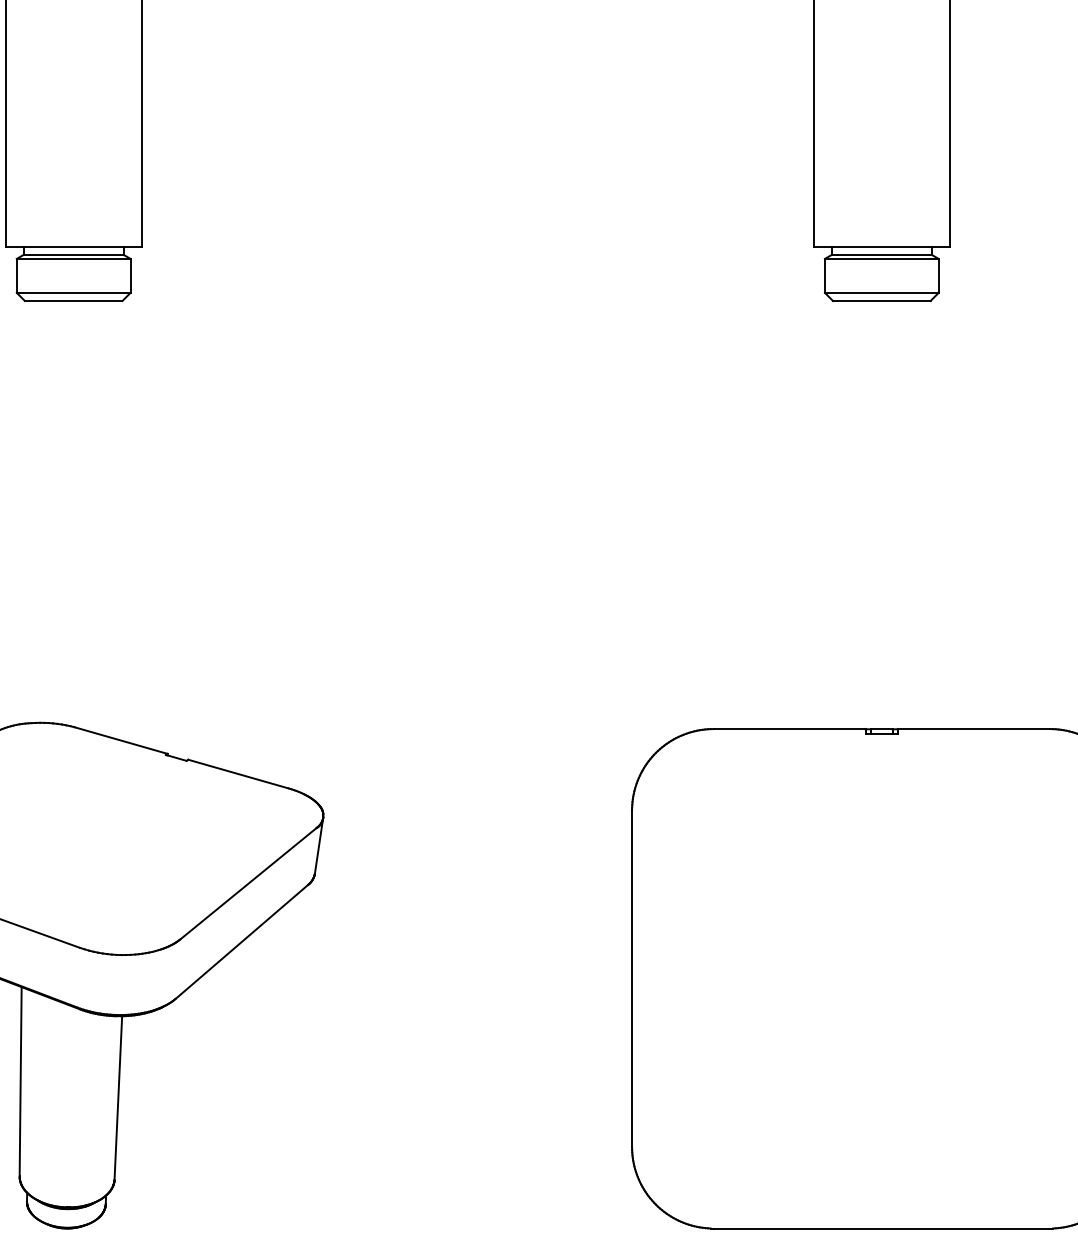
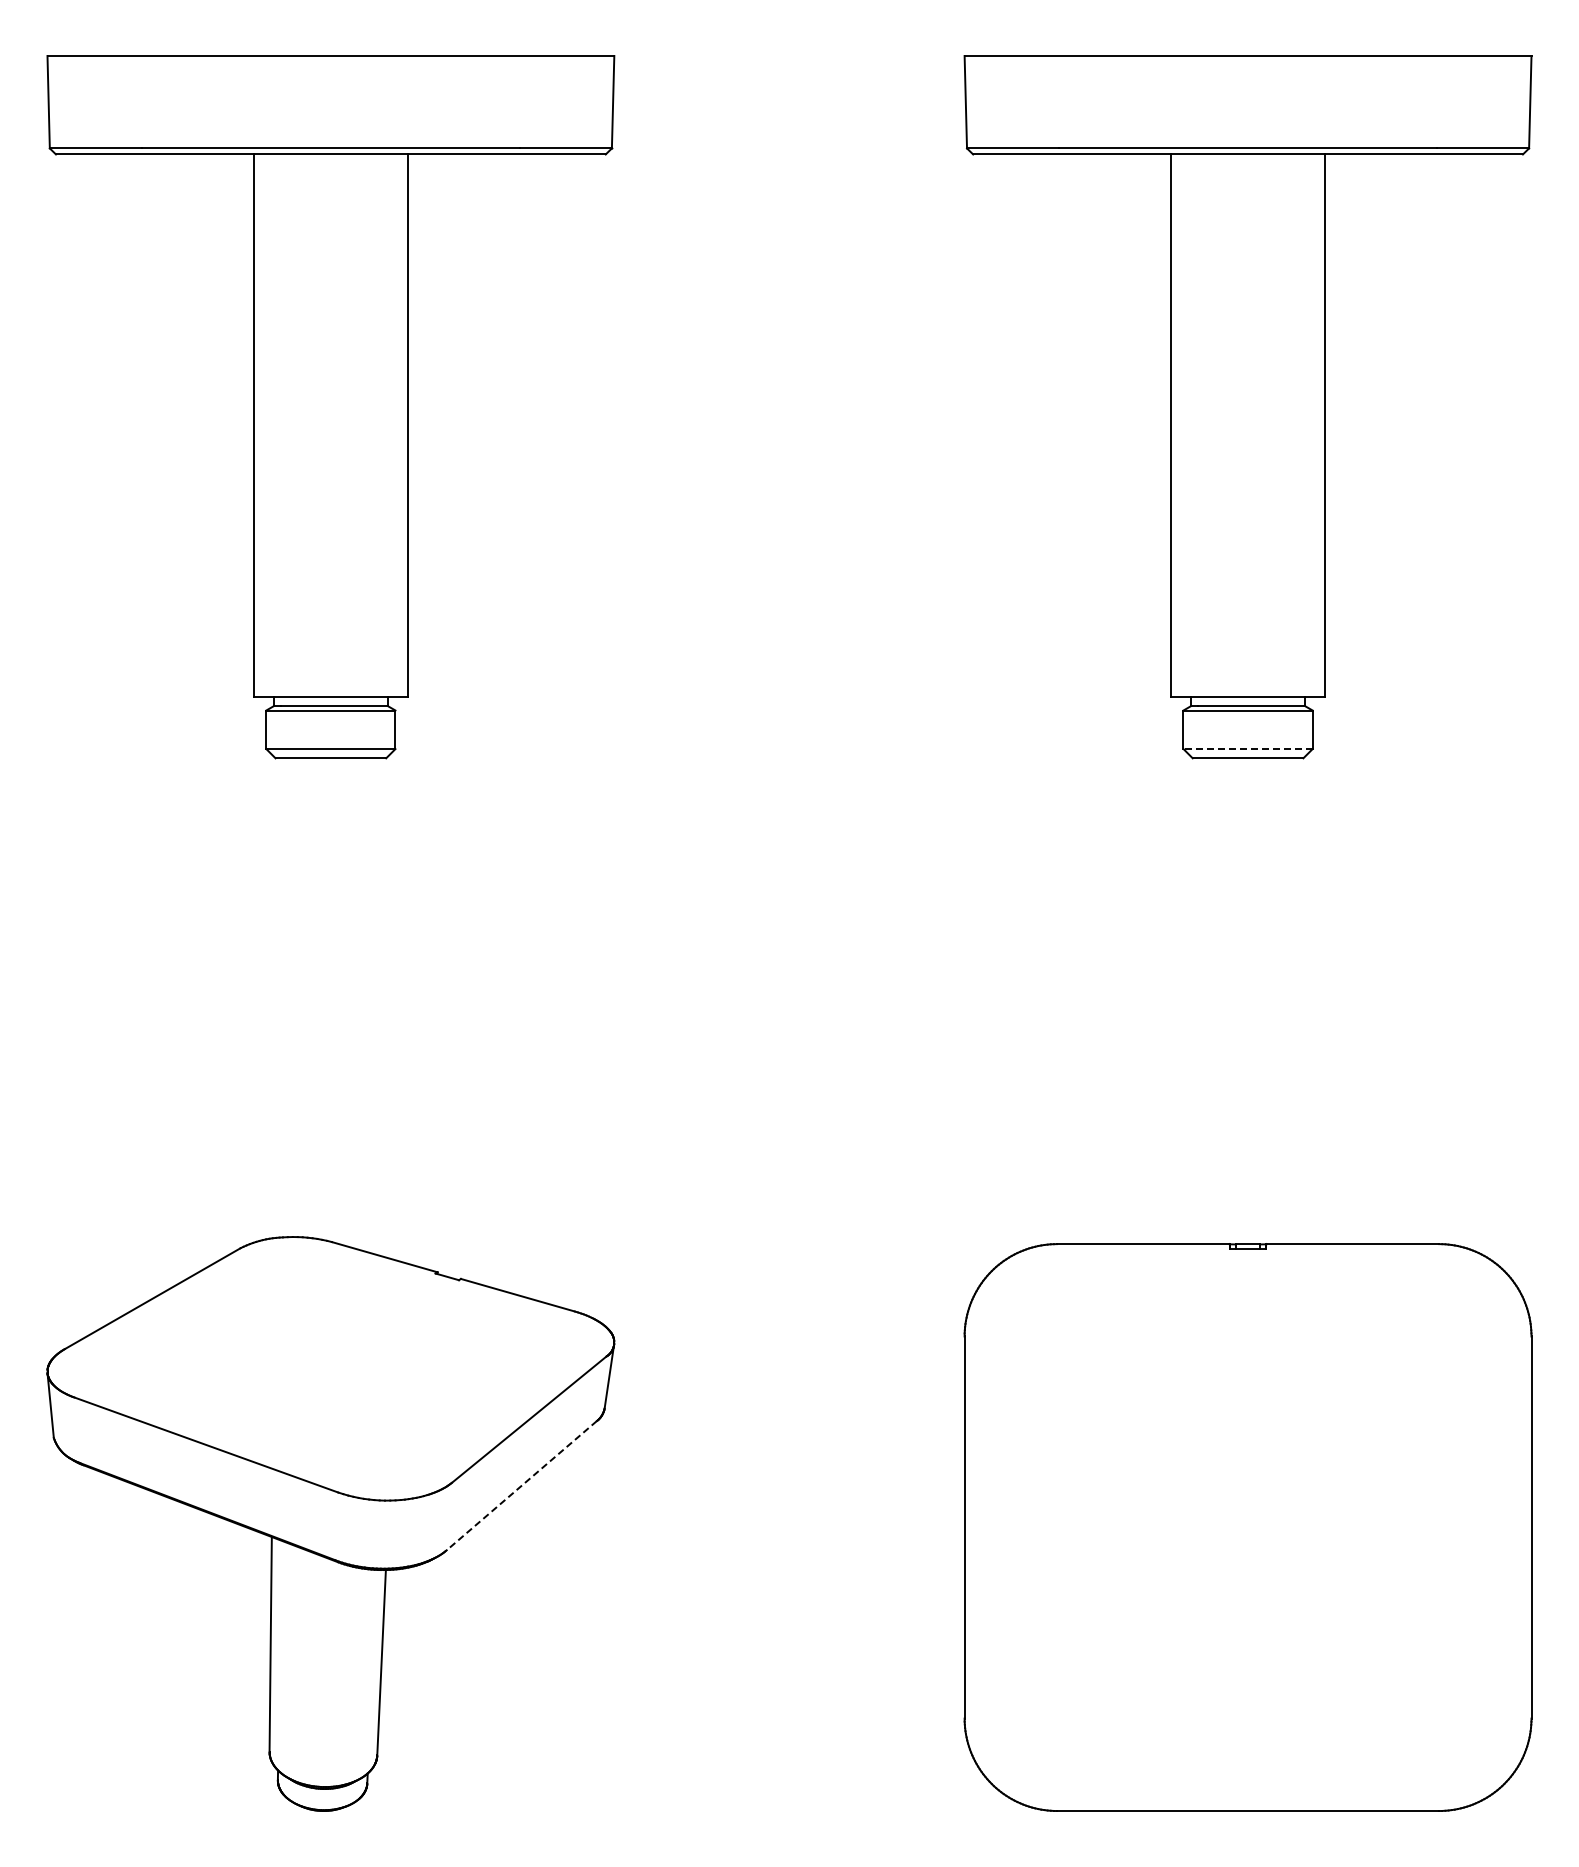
line: (882, 293) -> (1248, 749), solid -> dashed
line: (241, 941) -> (521, 1485), solid -> dashed

